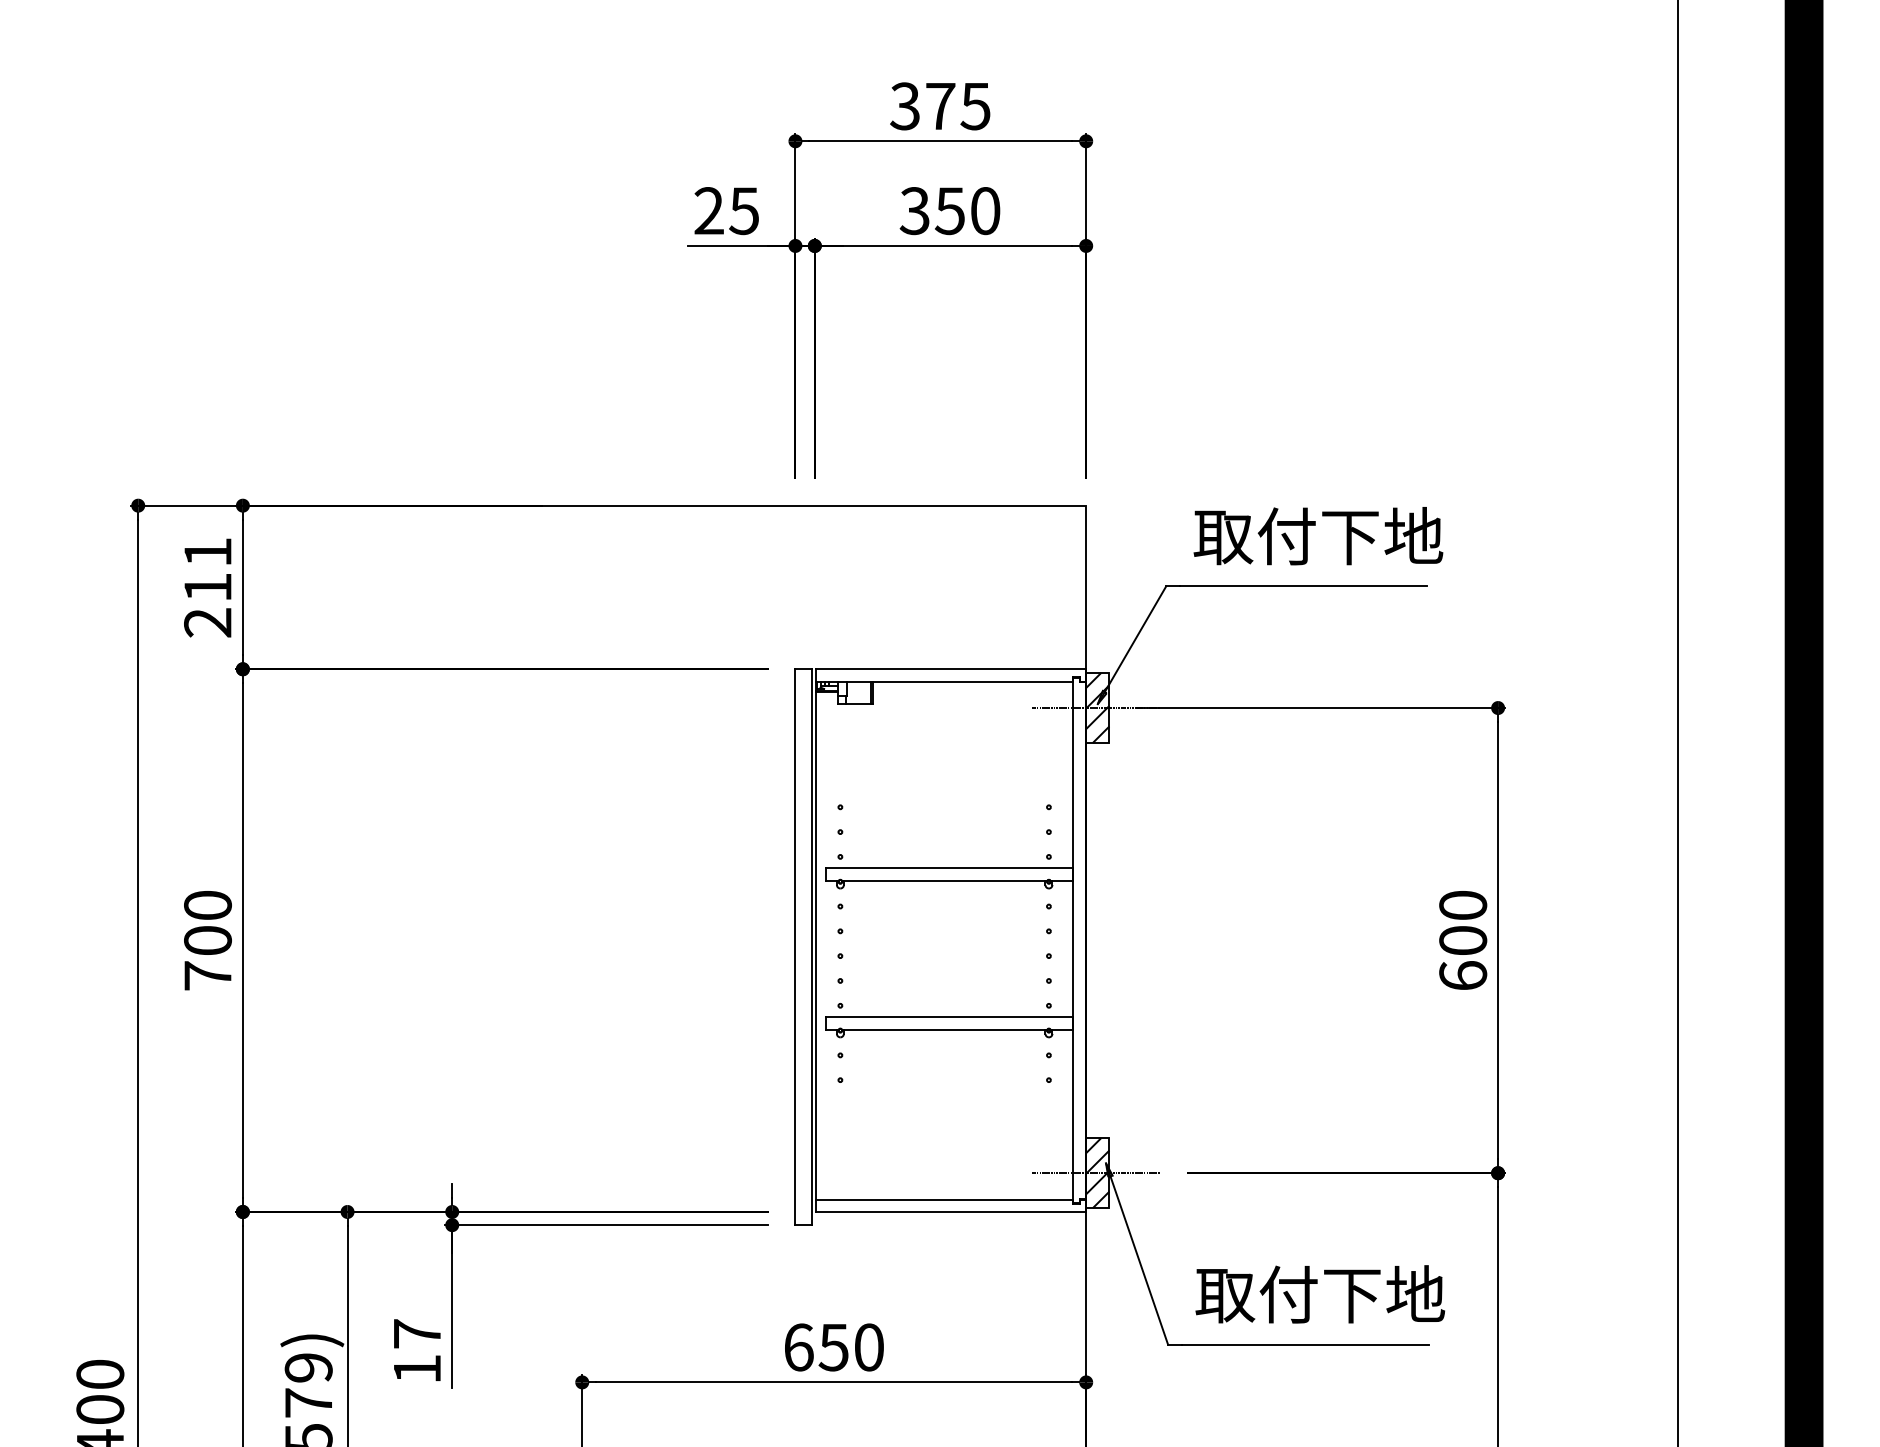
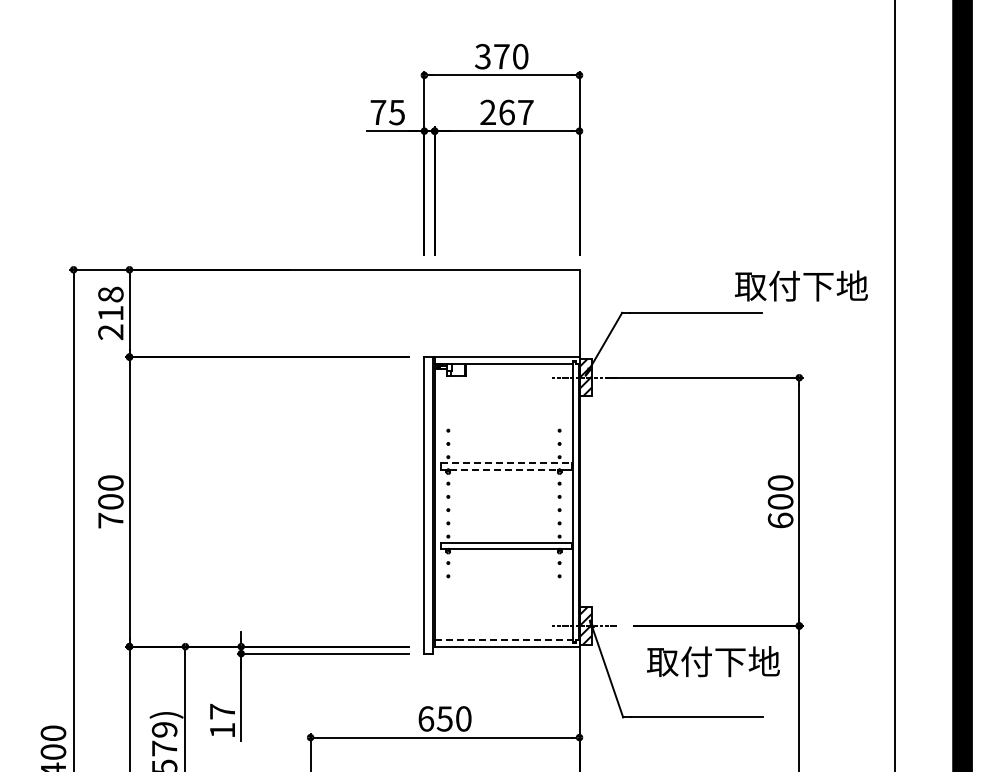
text: (975, 105) -> (520, 56), 375 -> 370
text: (709, 209) -> (378, 111), 25 -> 75
text: (949, 210) -> (506, 112), 350 -> 267
text: (1318, 535) -> (801, 285), moved
text: (207, 552) -> (110, 294), 211 -> 218
line: (949, 868) -> (506, 463), solid -> dashed
line: (943, 879) -> (503, 469), solid -> dashed
line: (943, 1200) -> (503, 640), solid -> dashed
text: (1320, 1294) -> (713, 661), moved

